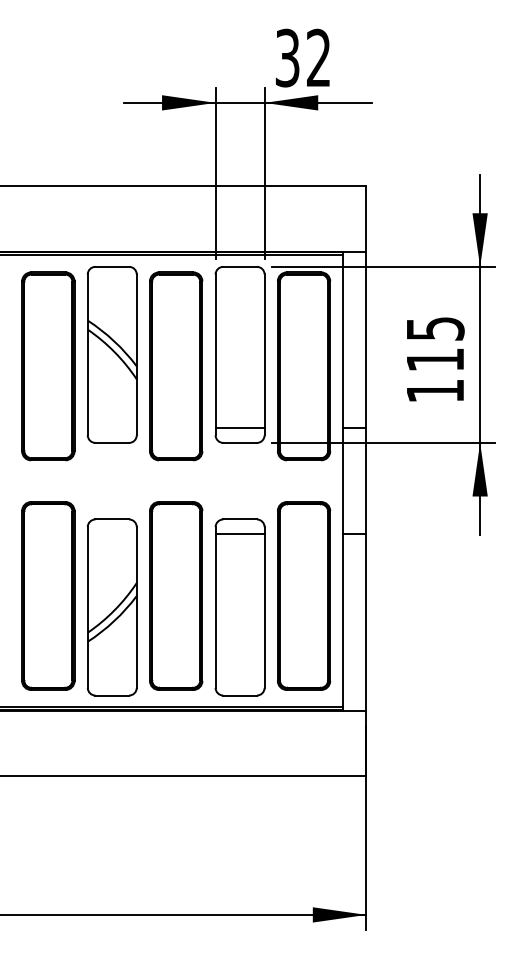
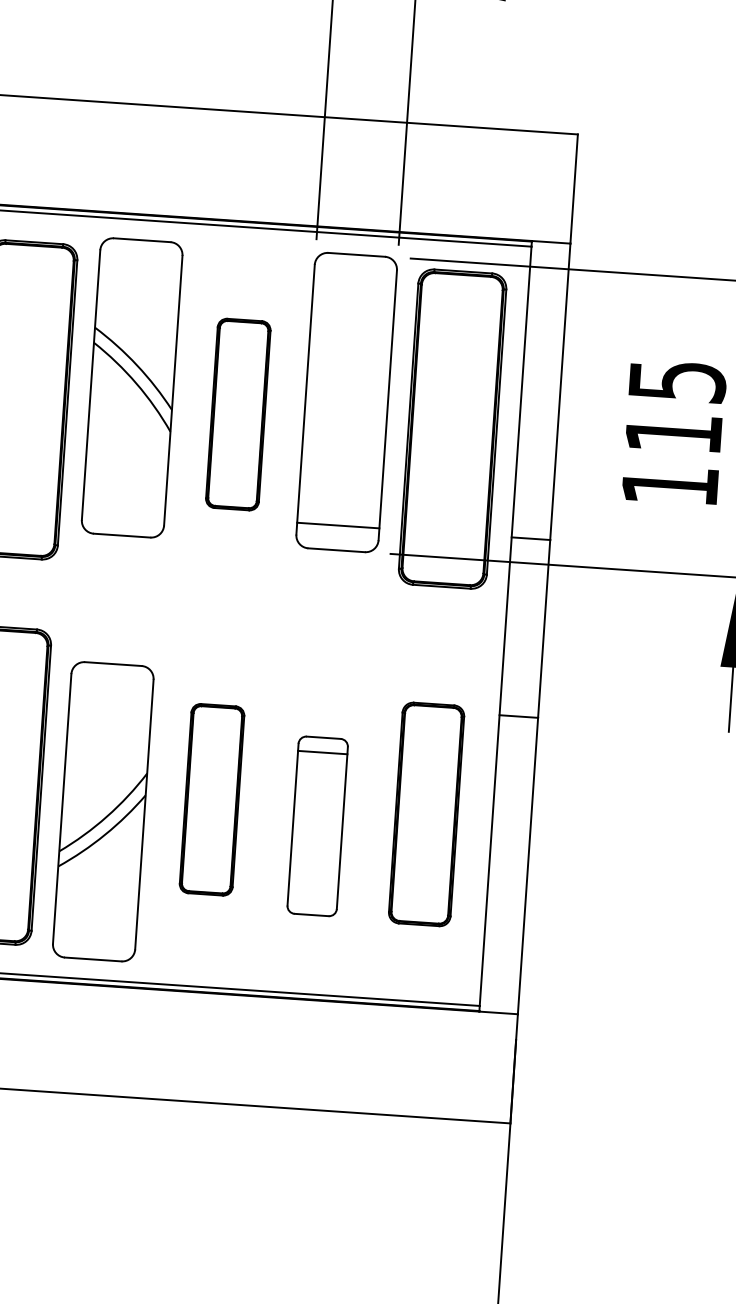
part: (176, 366) -> (238, 414), size x0.6
part: (176, 595) -> (212, 798), size x0.6
part: (304, 595) -> (427, 813), size x0.7
part: (239, 607) -> (316, 826), size x0.6

